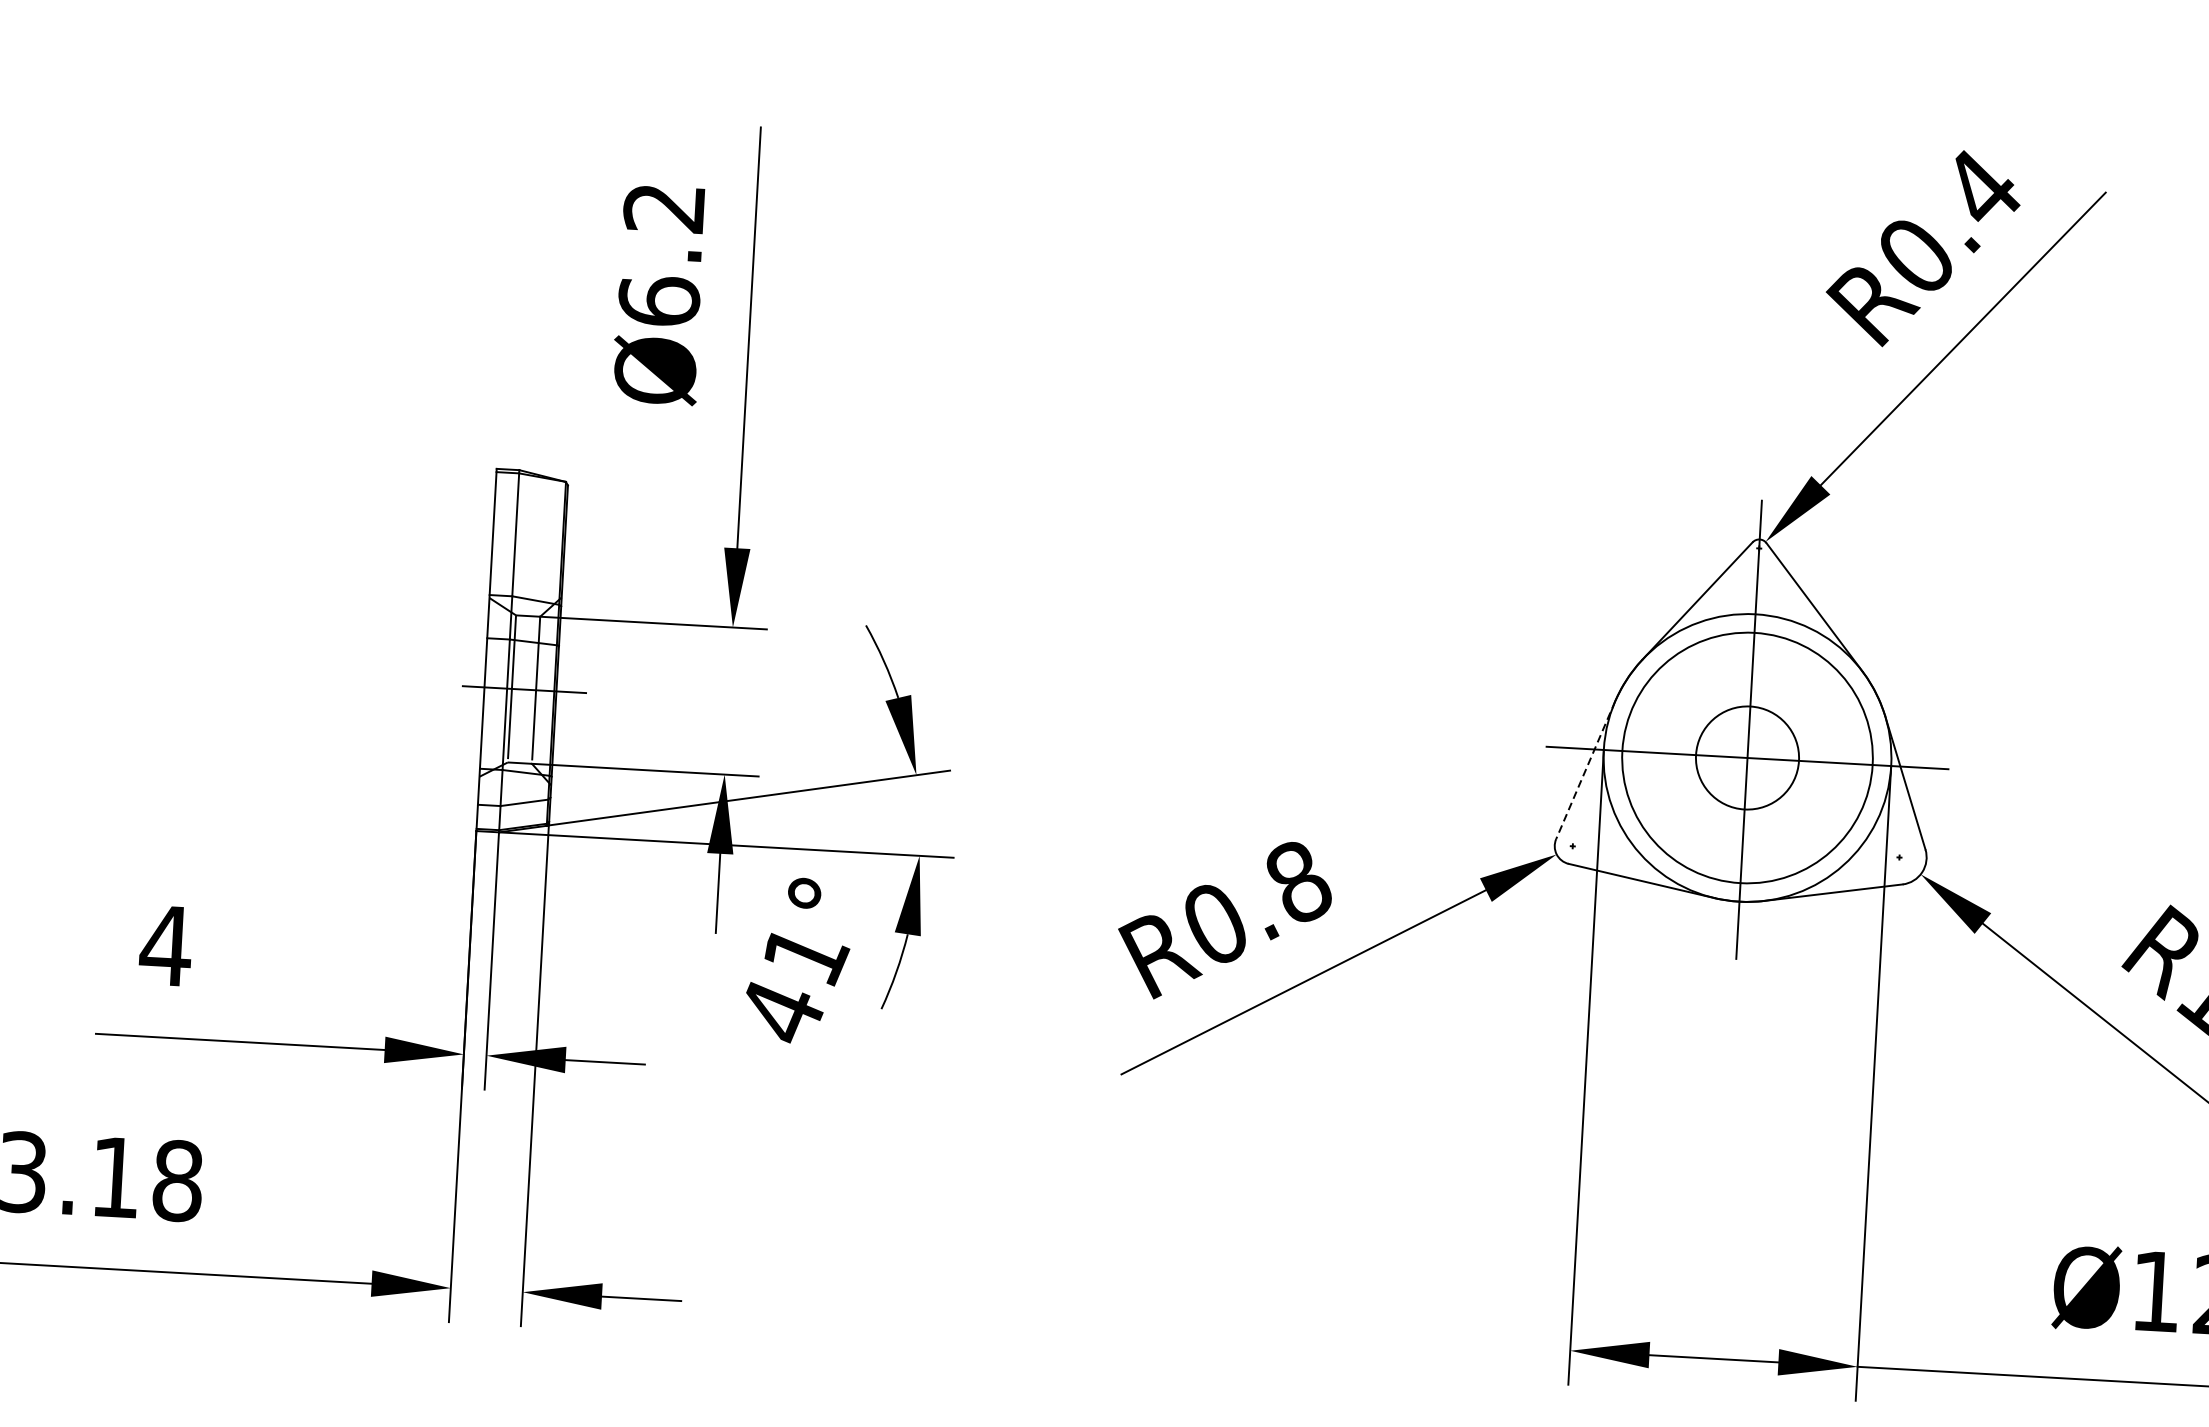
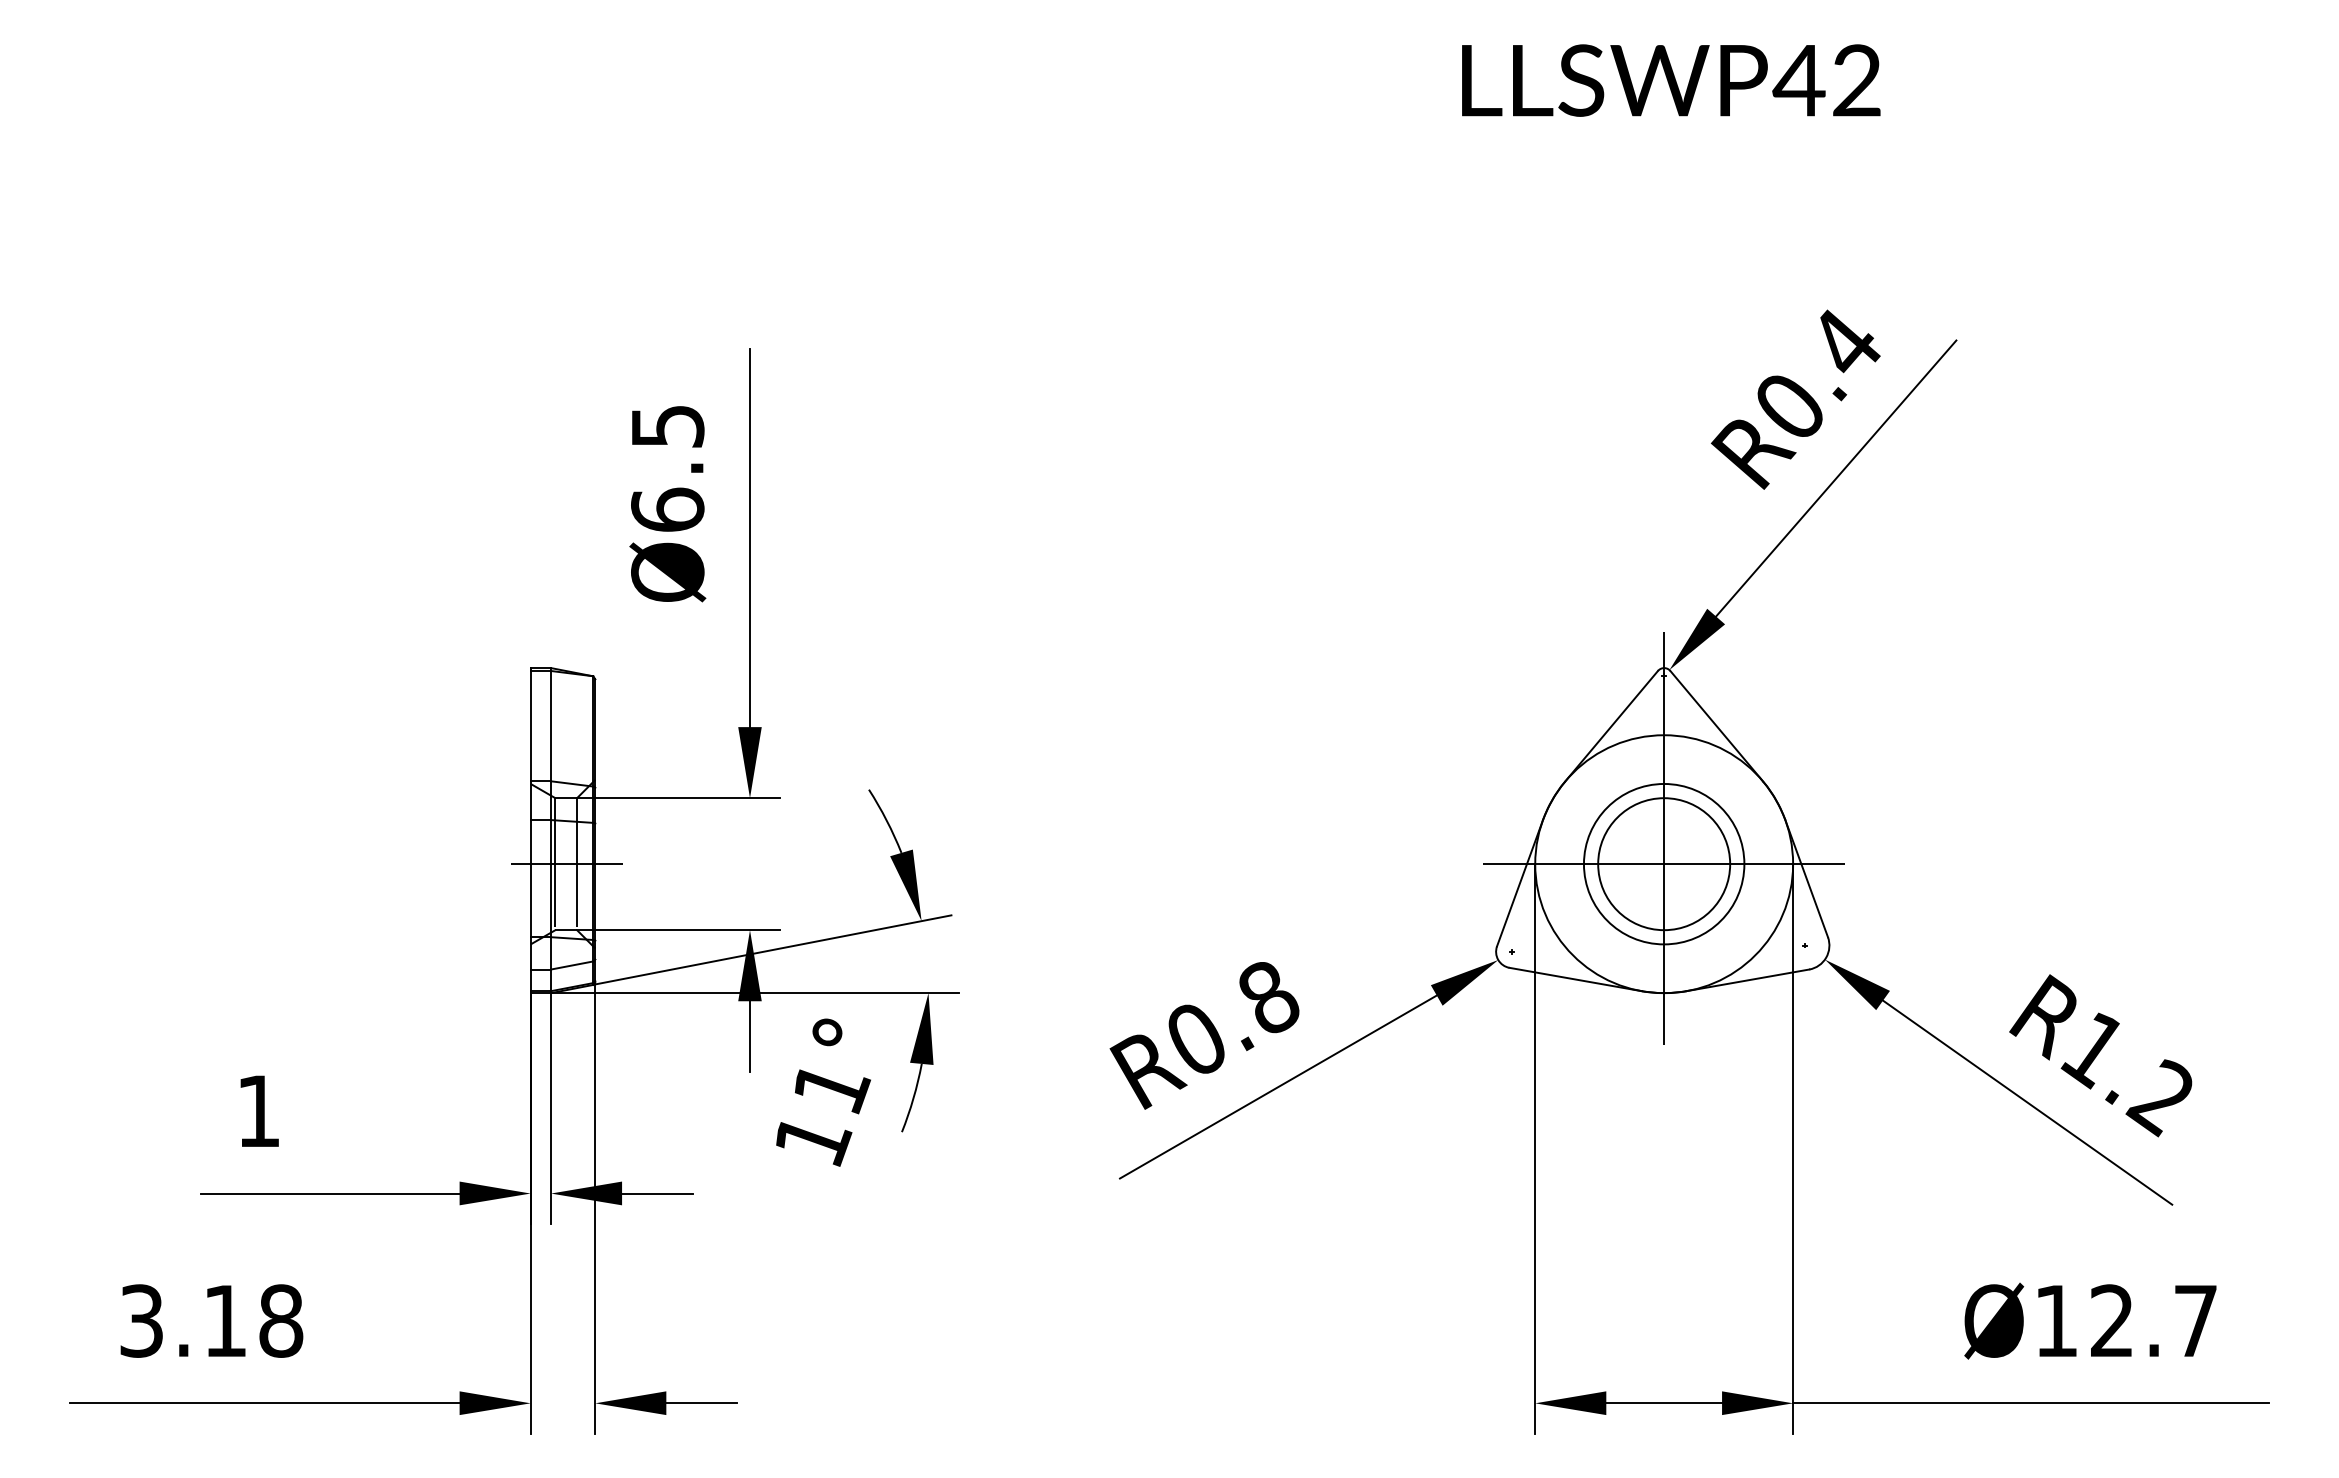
text: (664, 208) -> (667, 426), Ø6.2 -> Ø6.5
circle: (1746, 757) -> (1663, 863), size x0.71
circle: (1747, 758) -> (1664, 864), size x1.43
line: (1585, 770) -> (1519, 883), dashed -> solid
text: (165, 944) -> (258, 1110), 4 -> 1
text: (783, 1012) -> (814, 1140), 41° -> 11°

